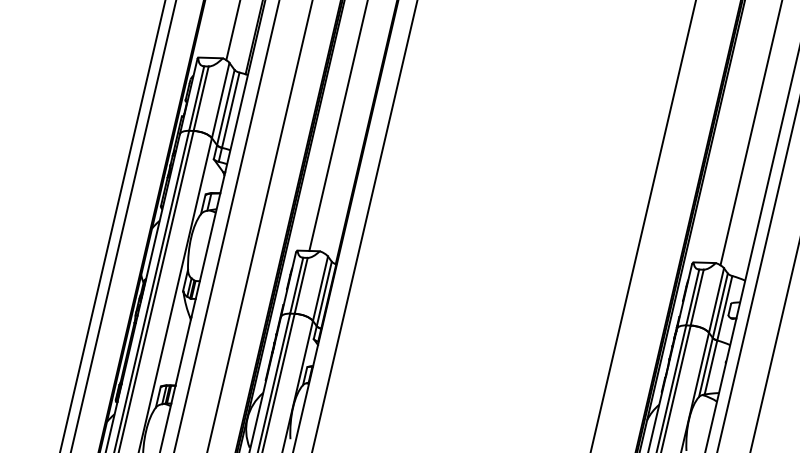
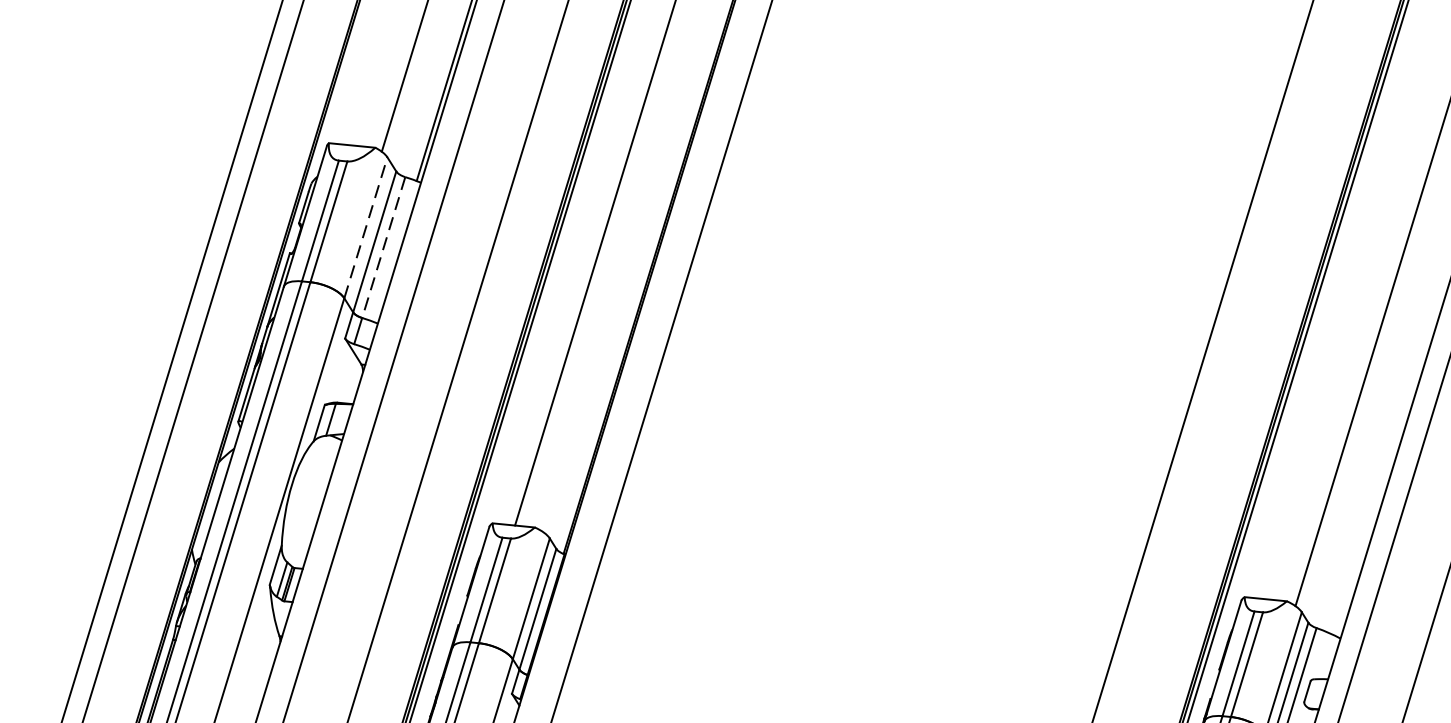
line: (220, 100) -> (365, 227), solid -> dashed
line: (230, 110) -> (383, 248), solid -> dashed

